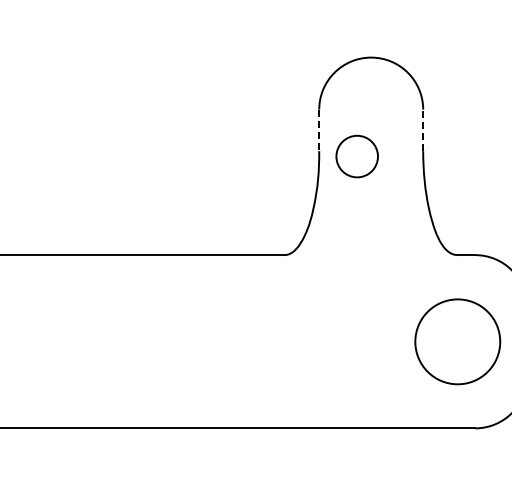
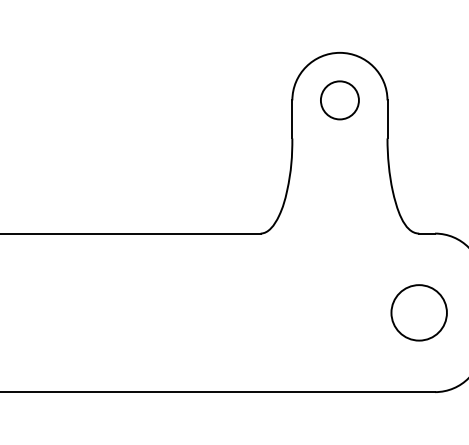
line: (319, 130) -> (292, 119), dashed -> solid
line: (423, 130) -> (387, 119), dashed -> solid
circle: (356, 156) -> (339, 100), moved
circle: (457, 341) -> (418, 312), size x0.71

